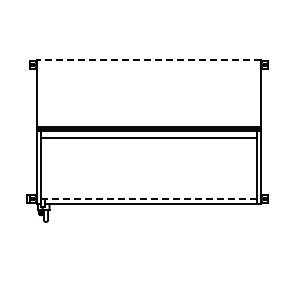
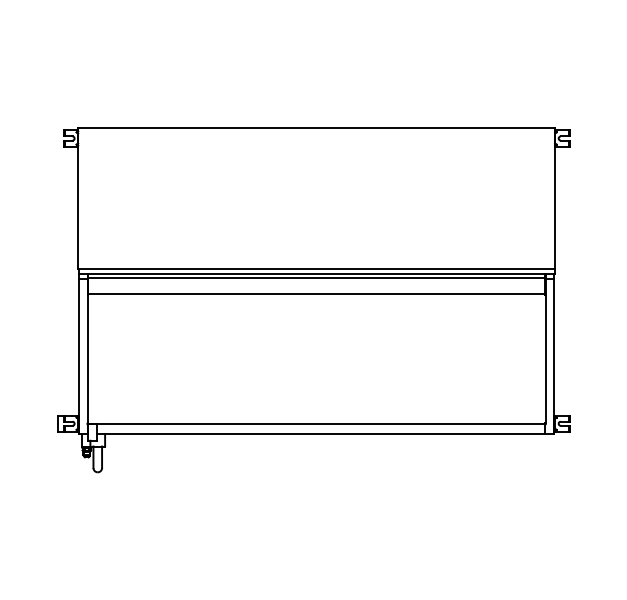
line: (148, 59) -> (315, 126), dashed -> solid
line: (148, 199) -> (315, 424), dashed -> solid

